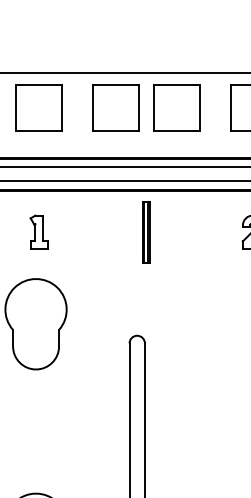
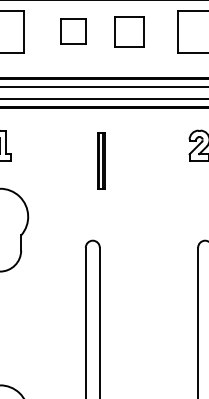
part: (115, 107) -> (72, 31), size x0.6
part: (176, 107) -> (128, 31), size x0.7
part: (146, 232) -> (101, 160), moved

